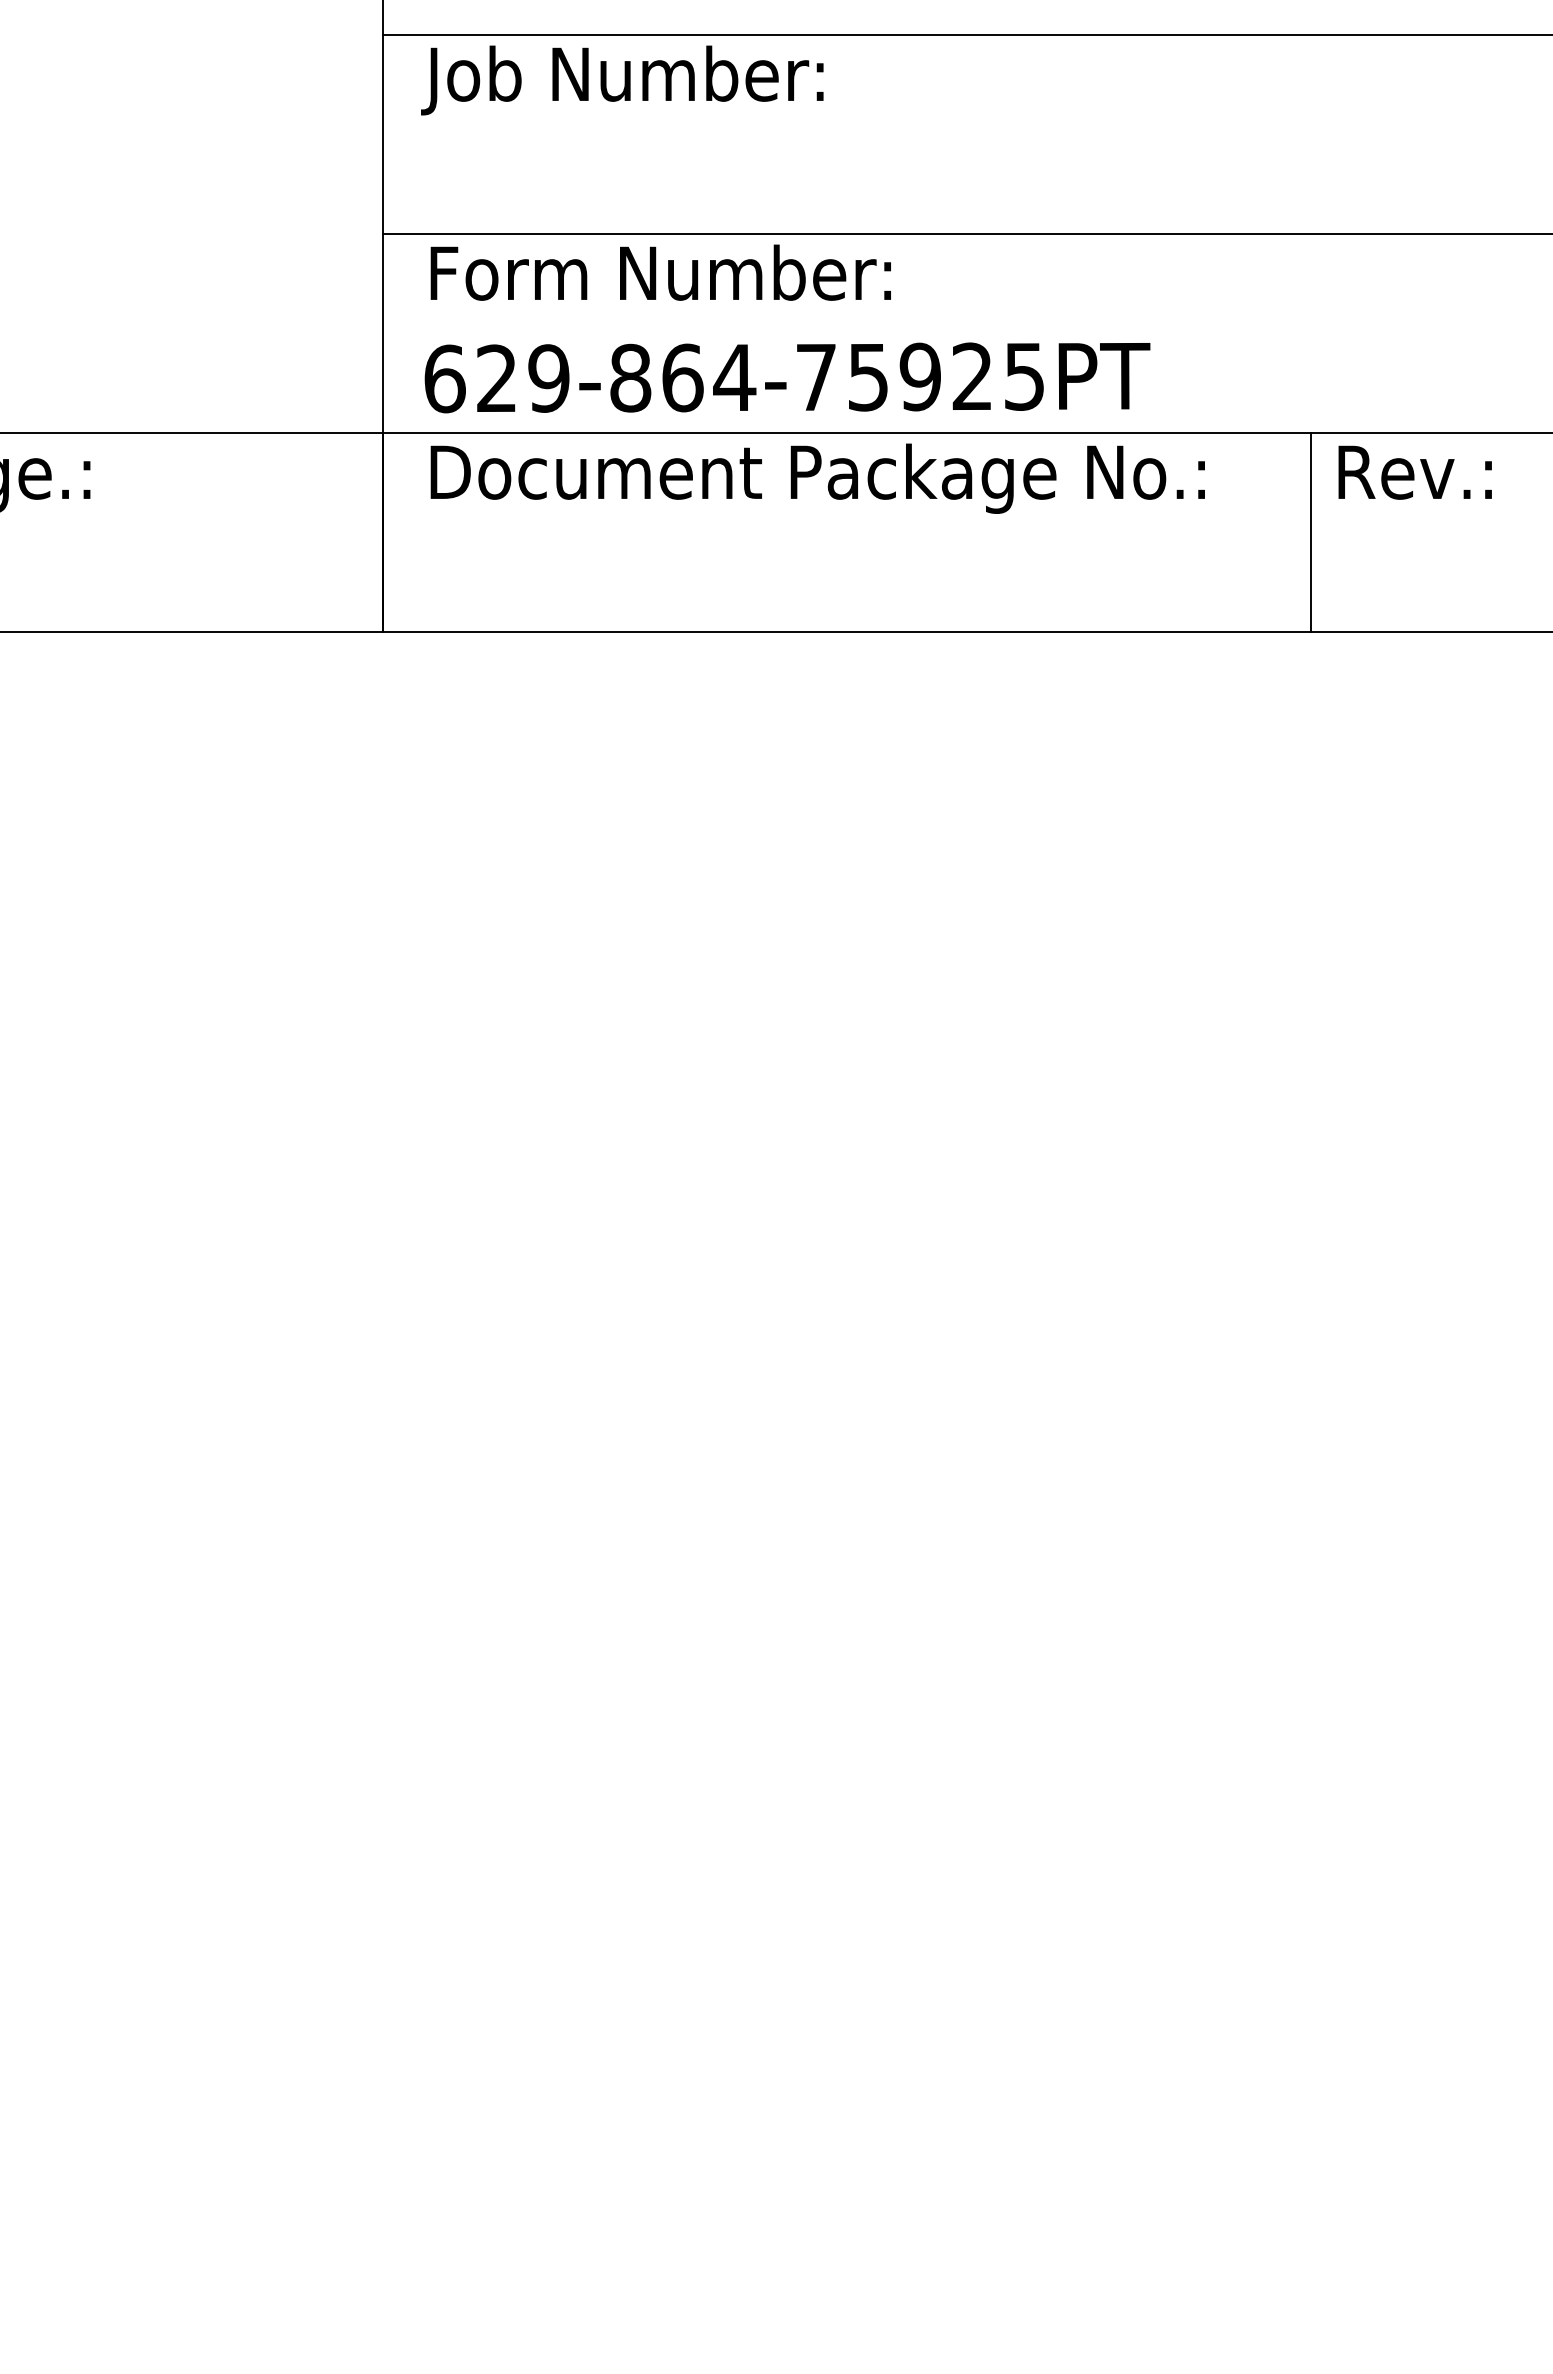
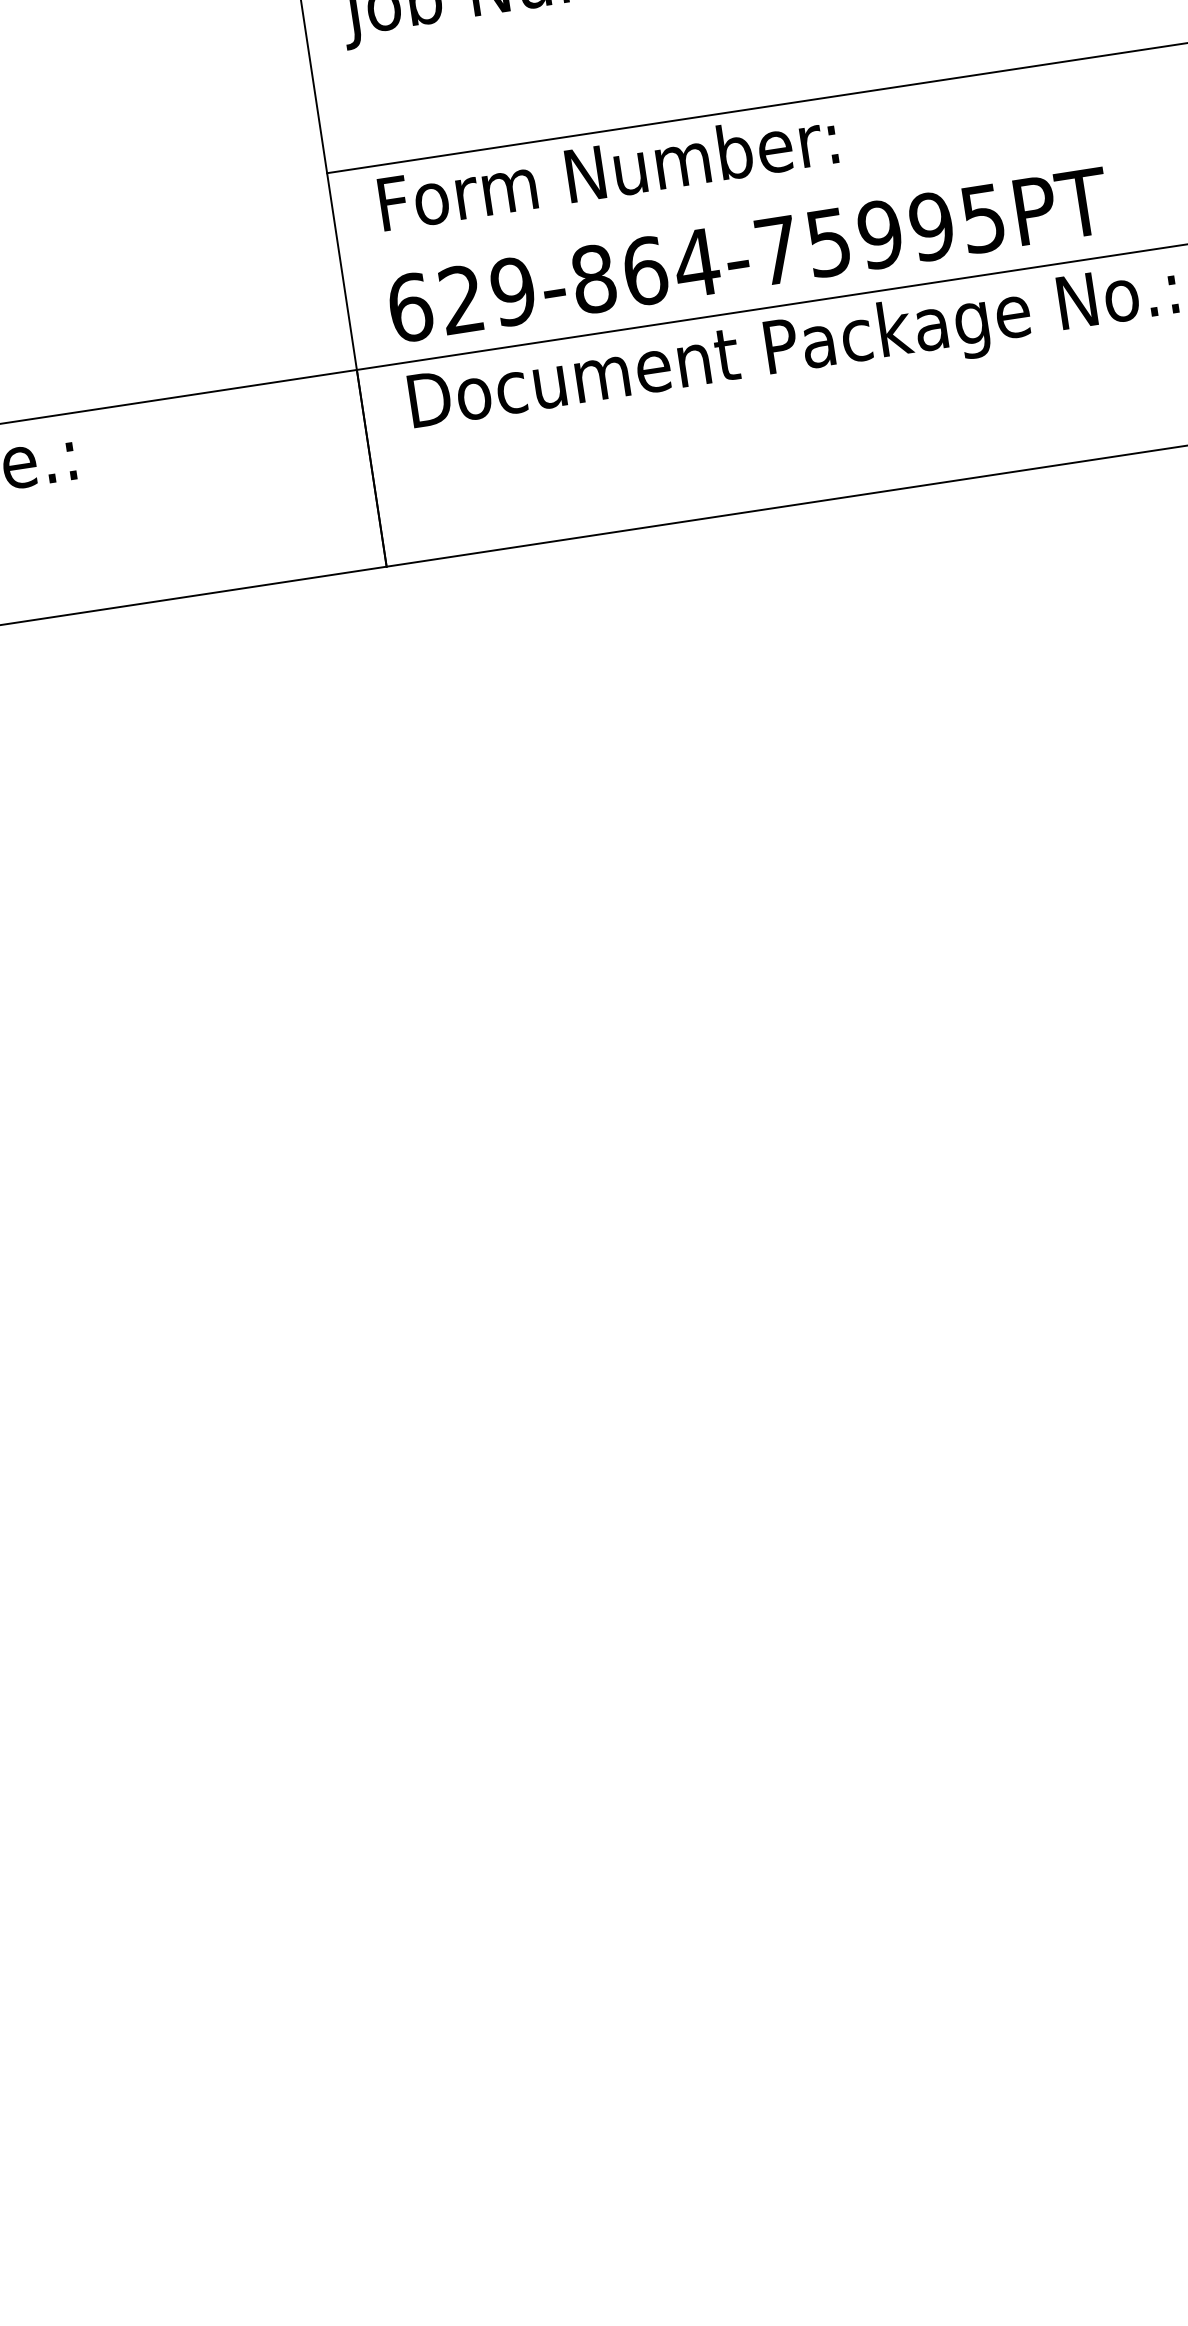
text: (971, 376) -> (930, 226), 629-864-75925PT -> 629-864-75995PT

